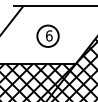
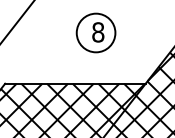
text: (49, 35) -> (98, 31), 6 -> 8

